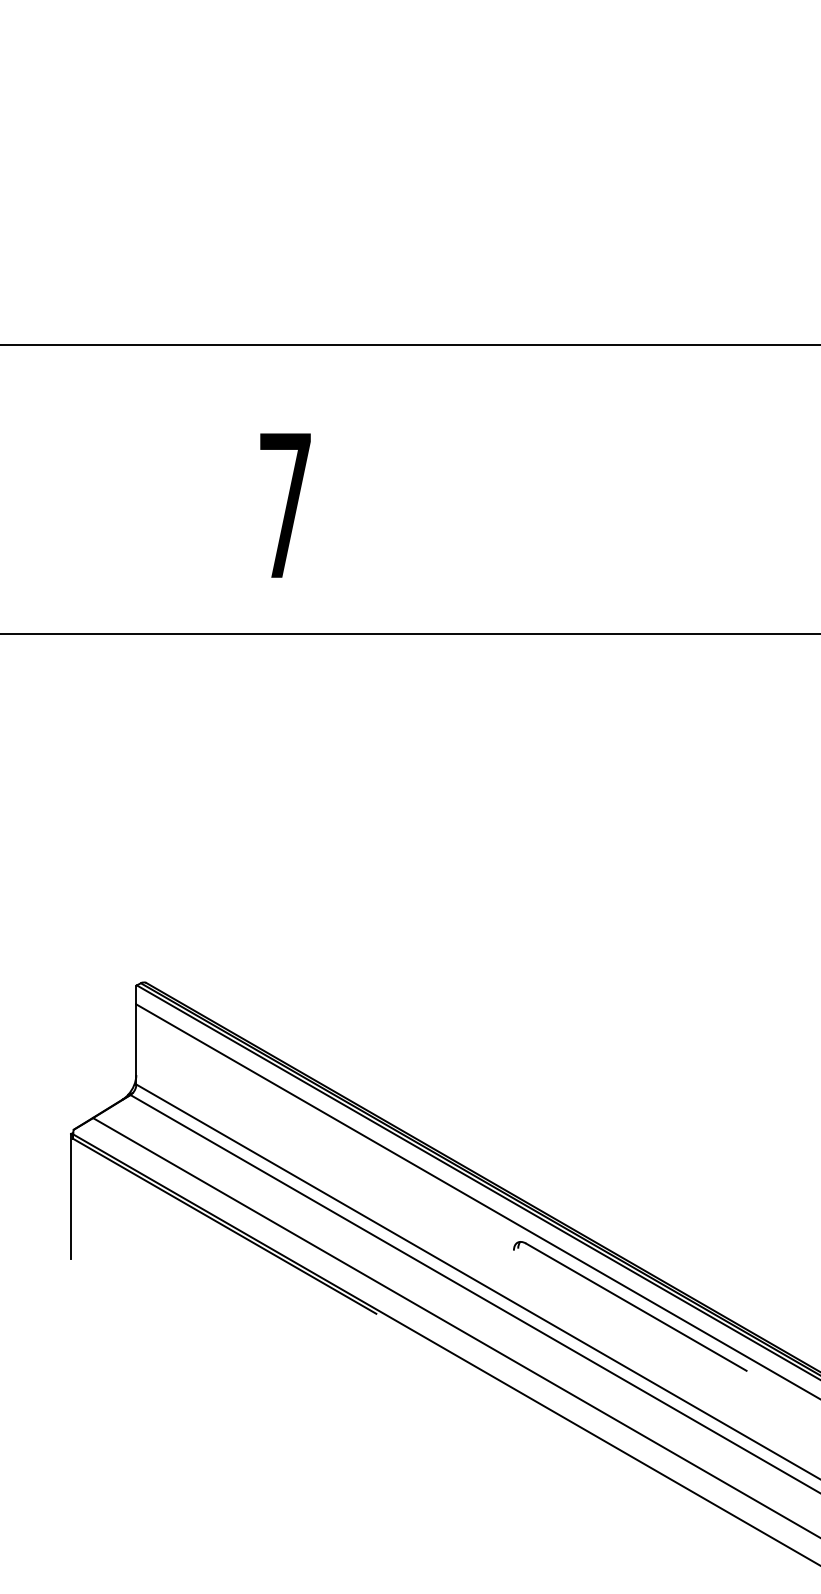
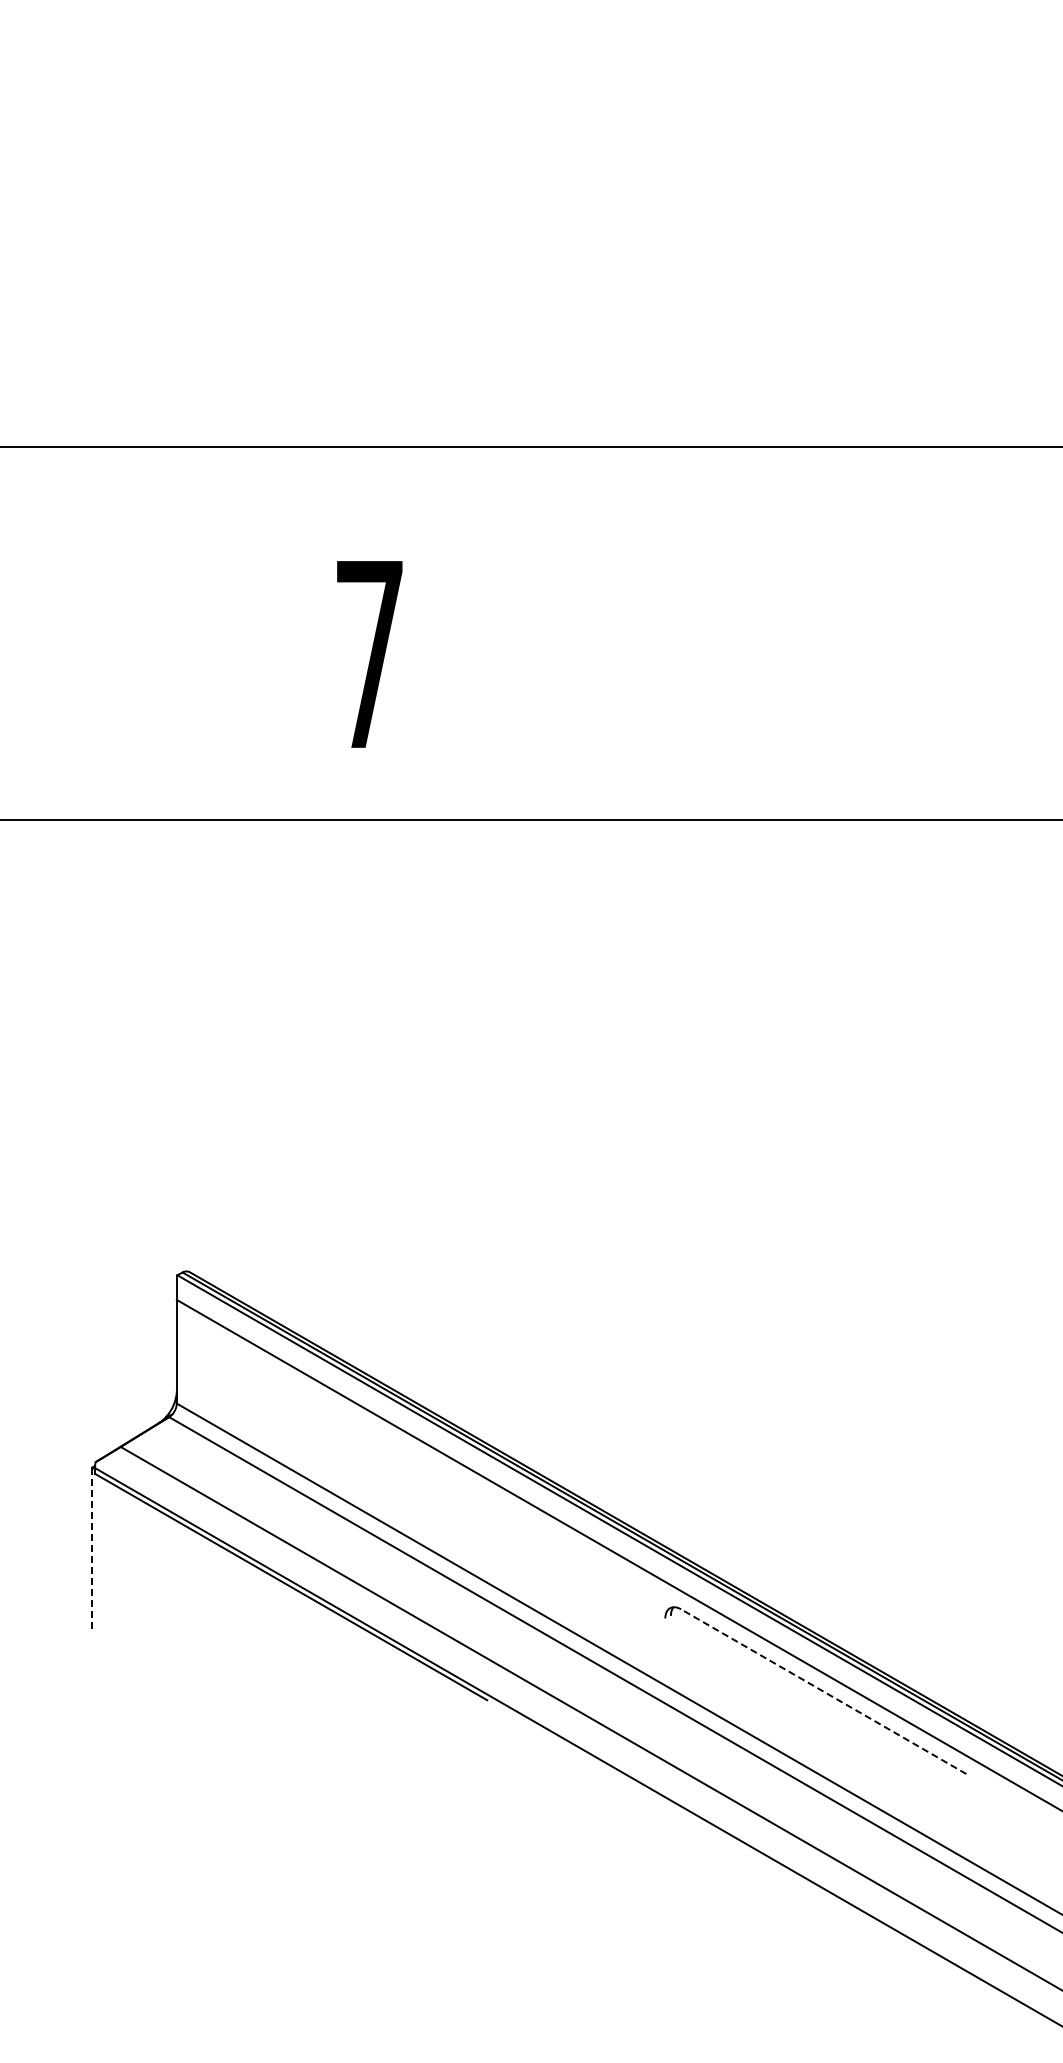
line: (71, 1196) -> (92, 1548), solid -> dashed
line: (636, 1307) -> (823, 1691), solid -> dashed

